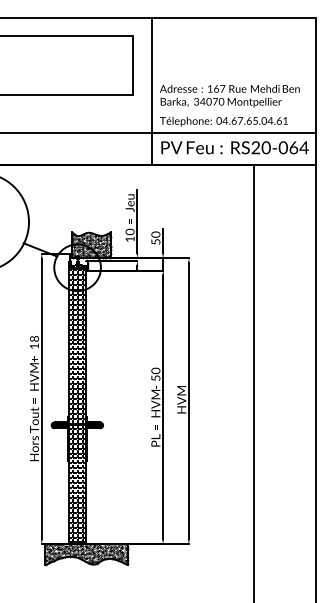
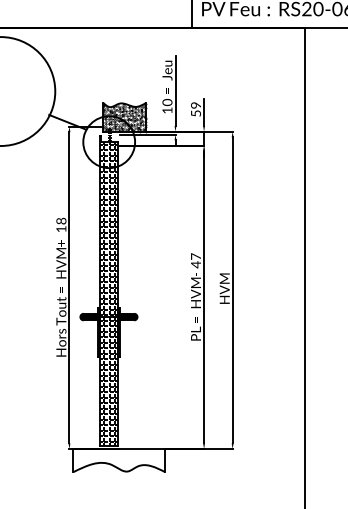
text: (156, 234) -> (196, 105), 50 -> 59
hatch: (78, 262) -> (110, 136), removed
text: (155, 374) -> (195, 260), 50 -> 47
hatch: (86, 554) -> (119, 460), removed

